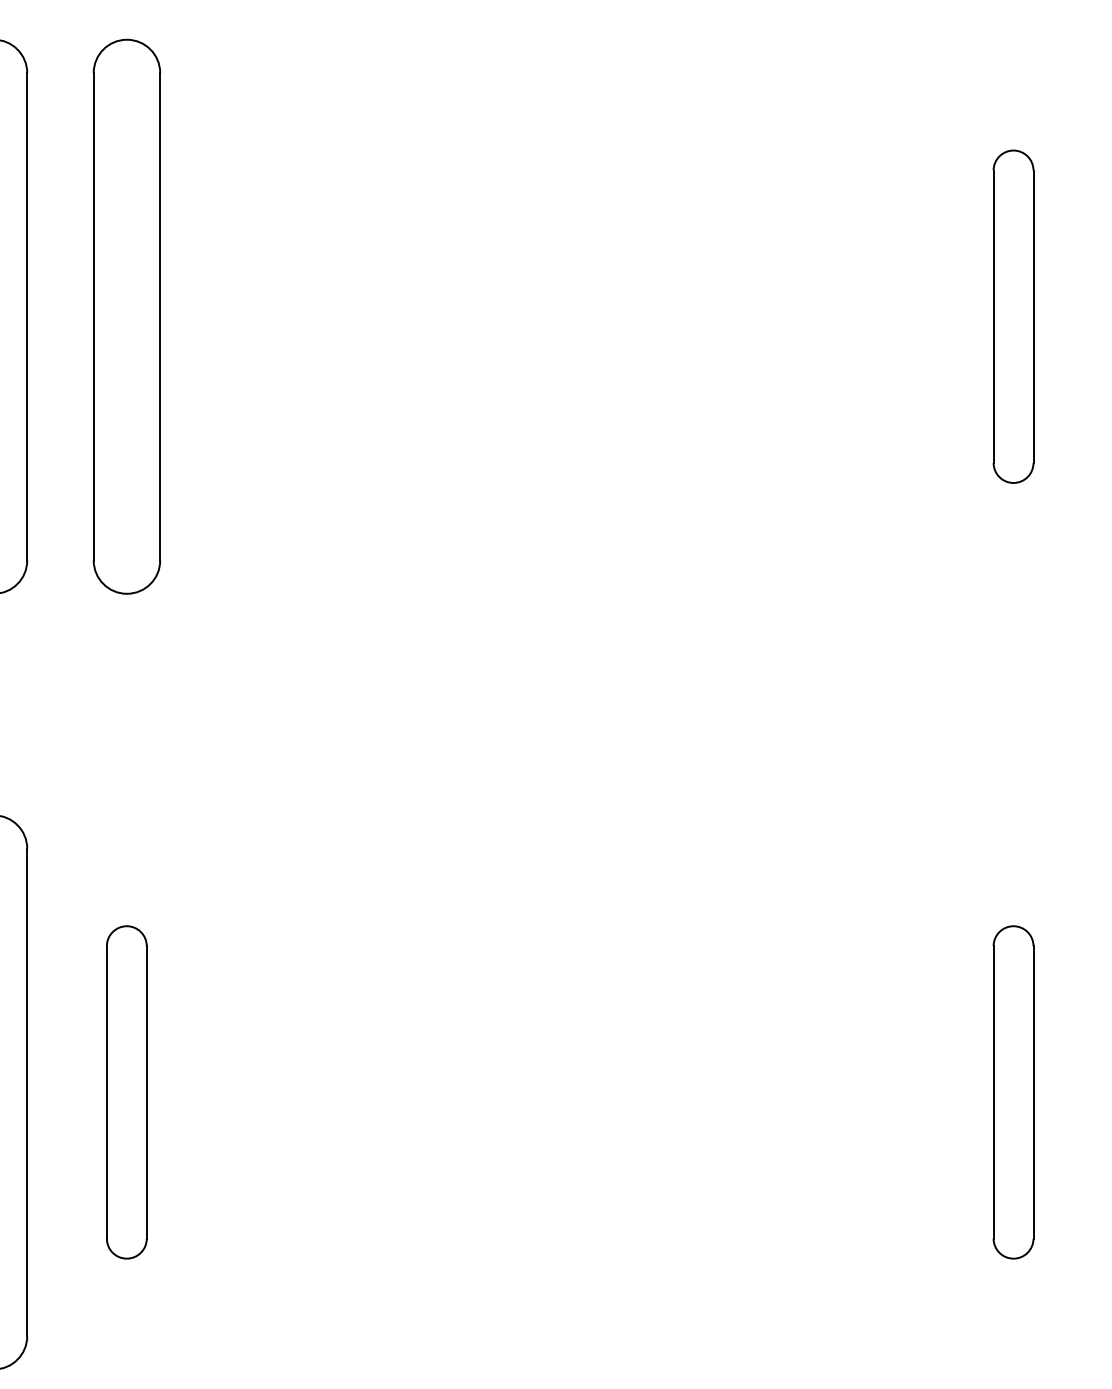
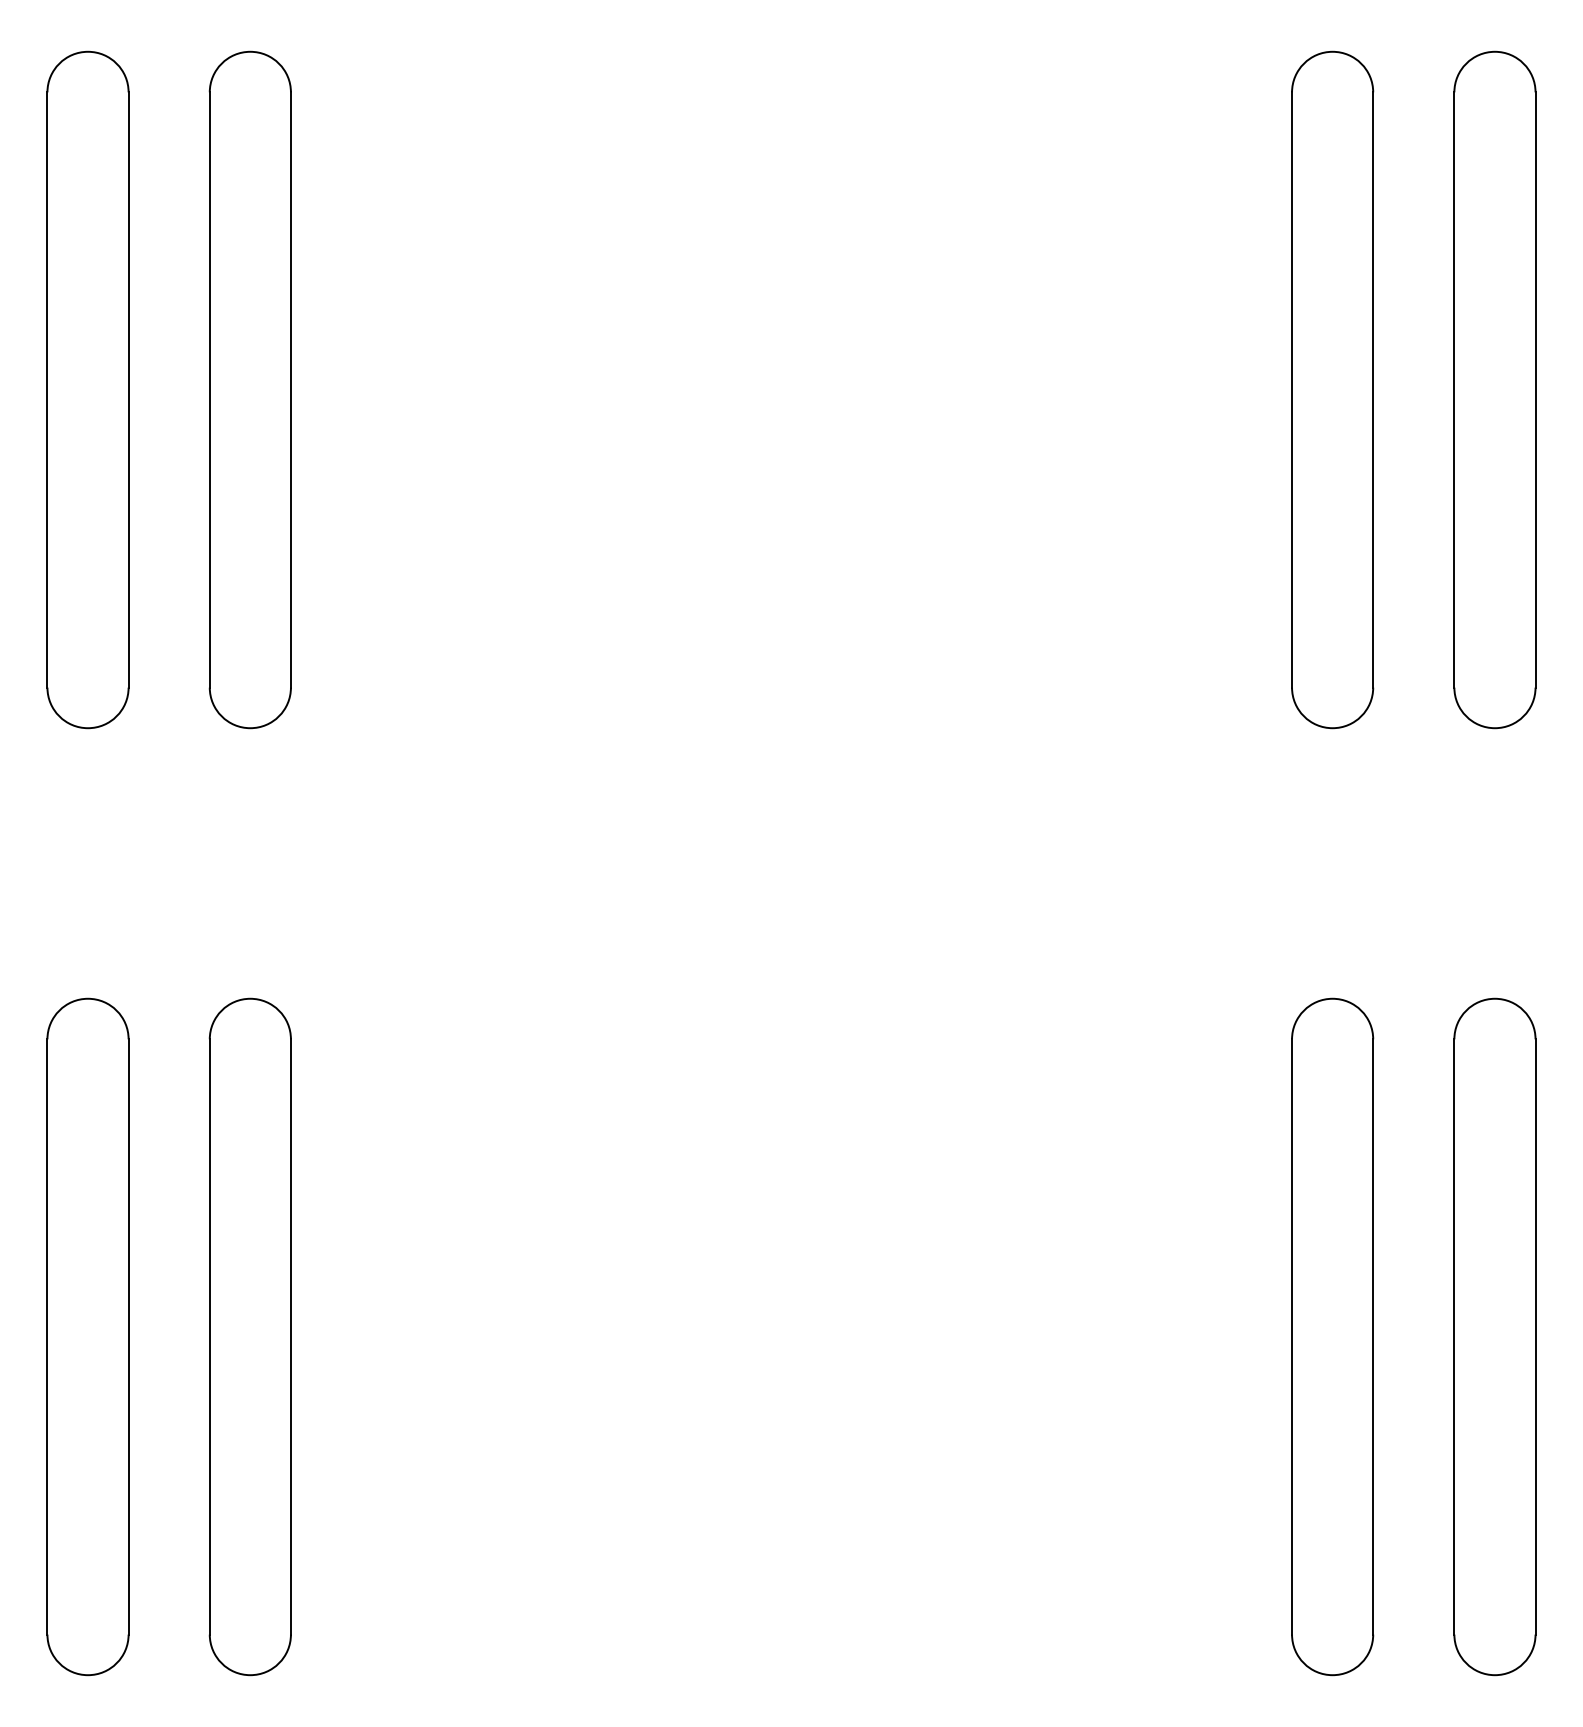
part: (1013, 316) -> (1332, 389), size x1.67
part: (126, 1092) -> (249, 1336), size x1.67
part: (1013, 1092) -> (1332, 1336), size x1.67

